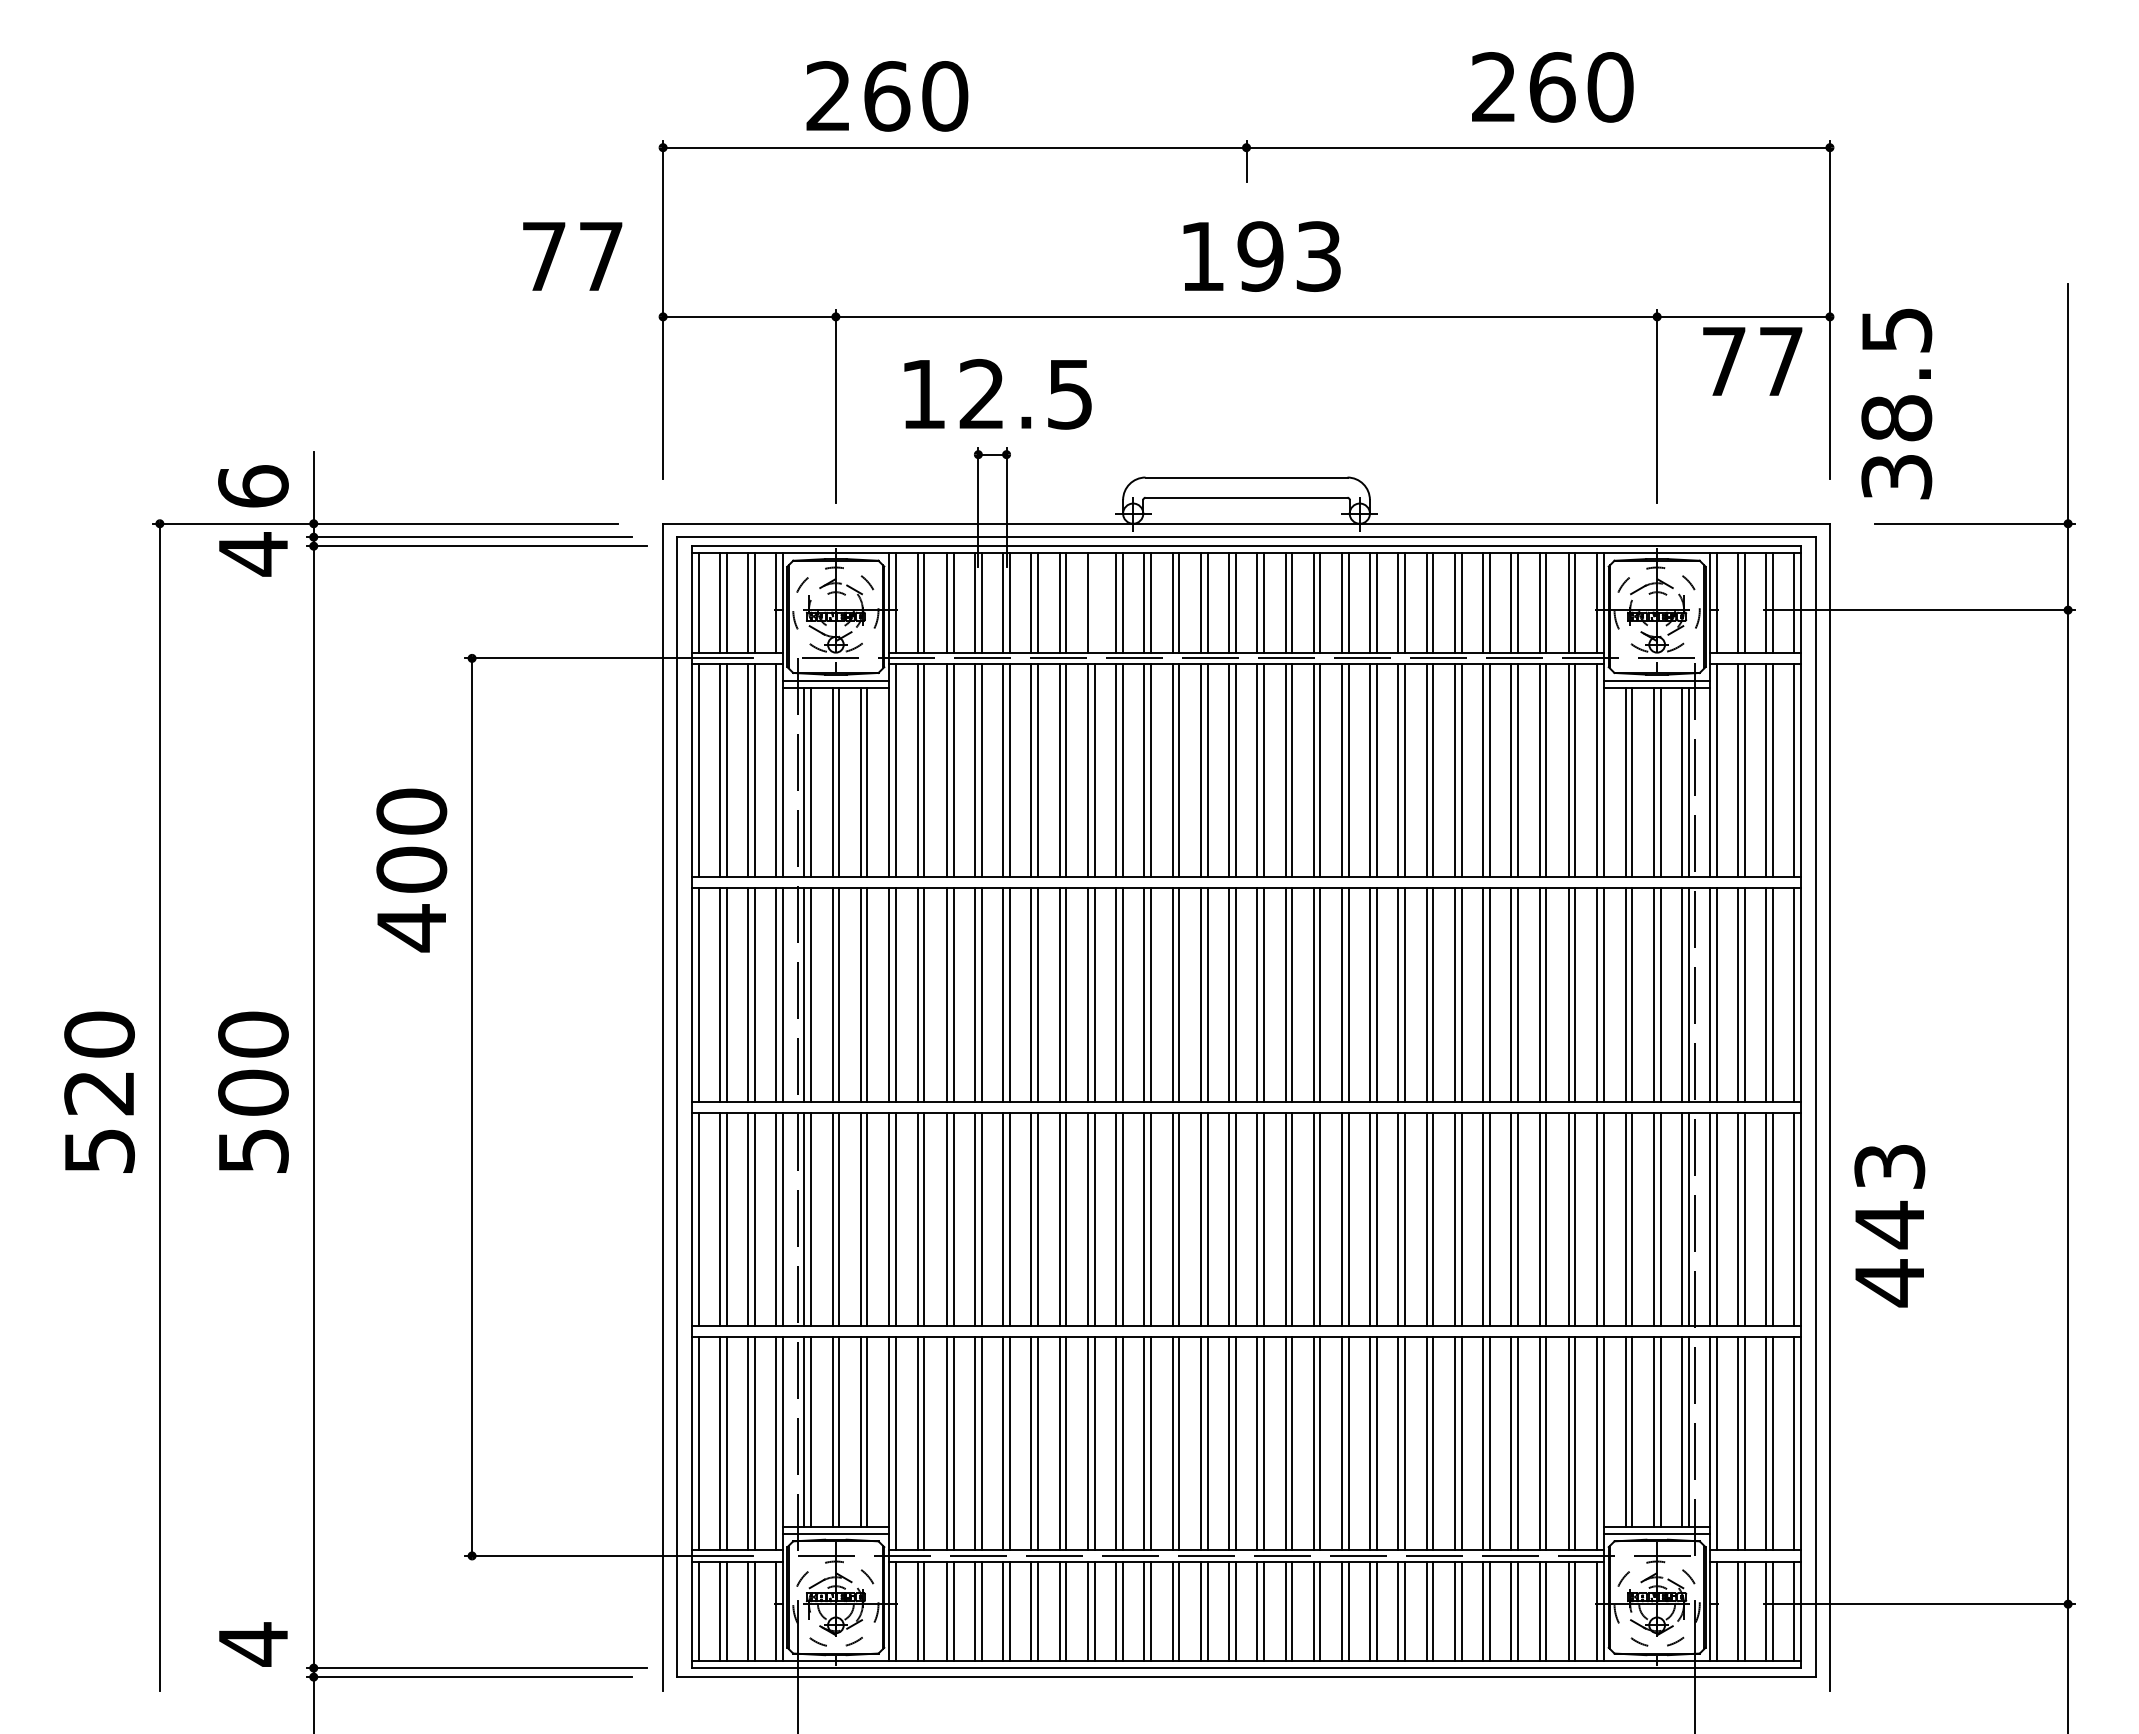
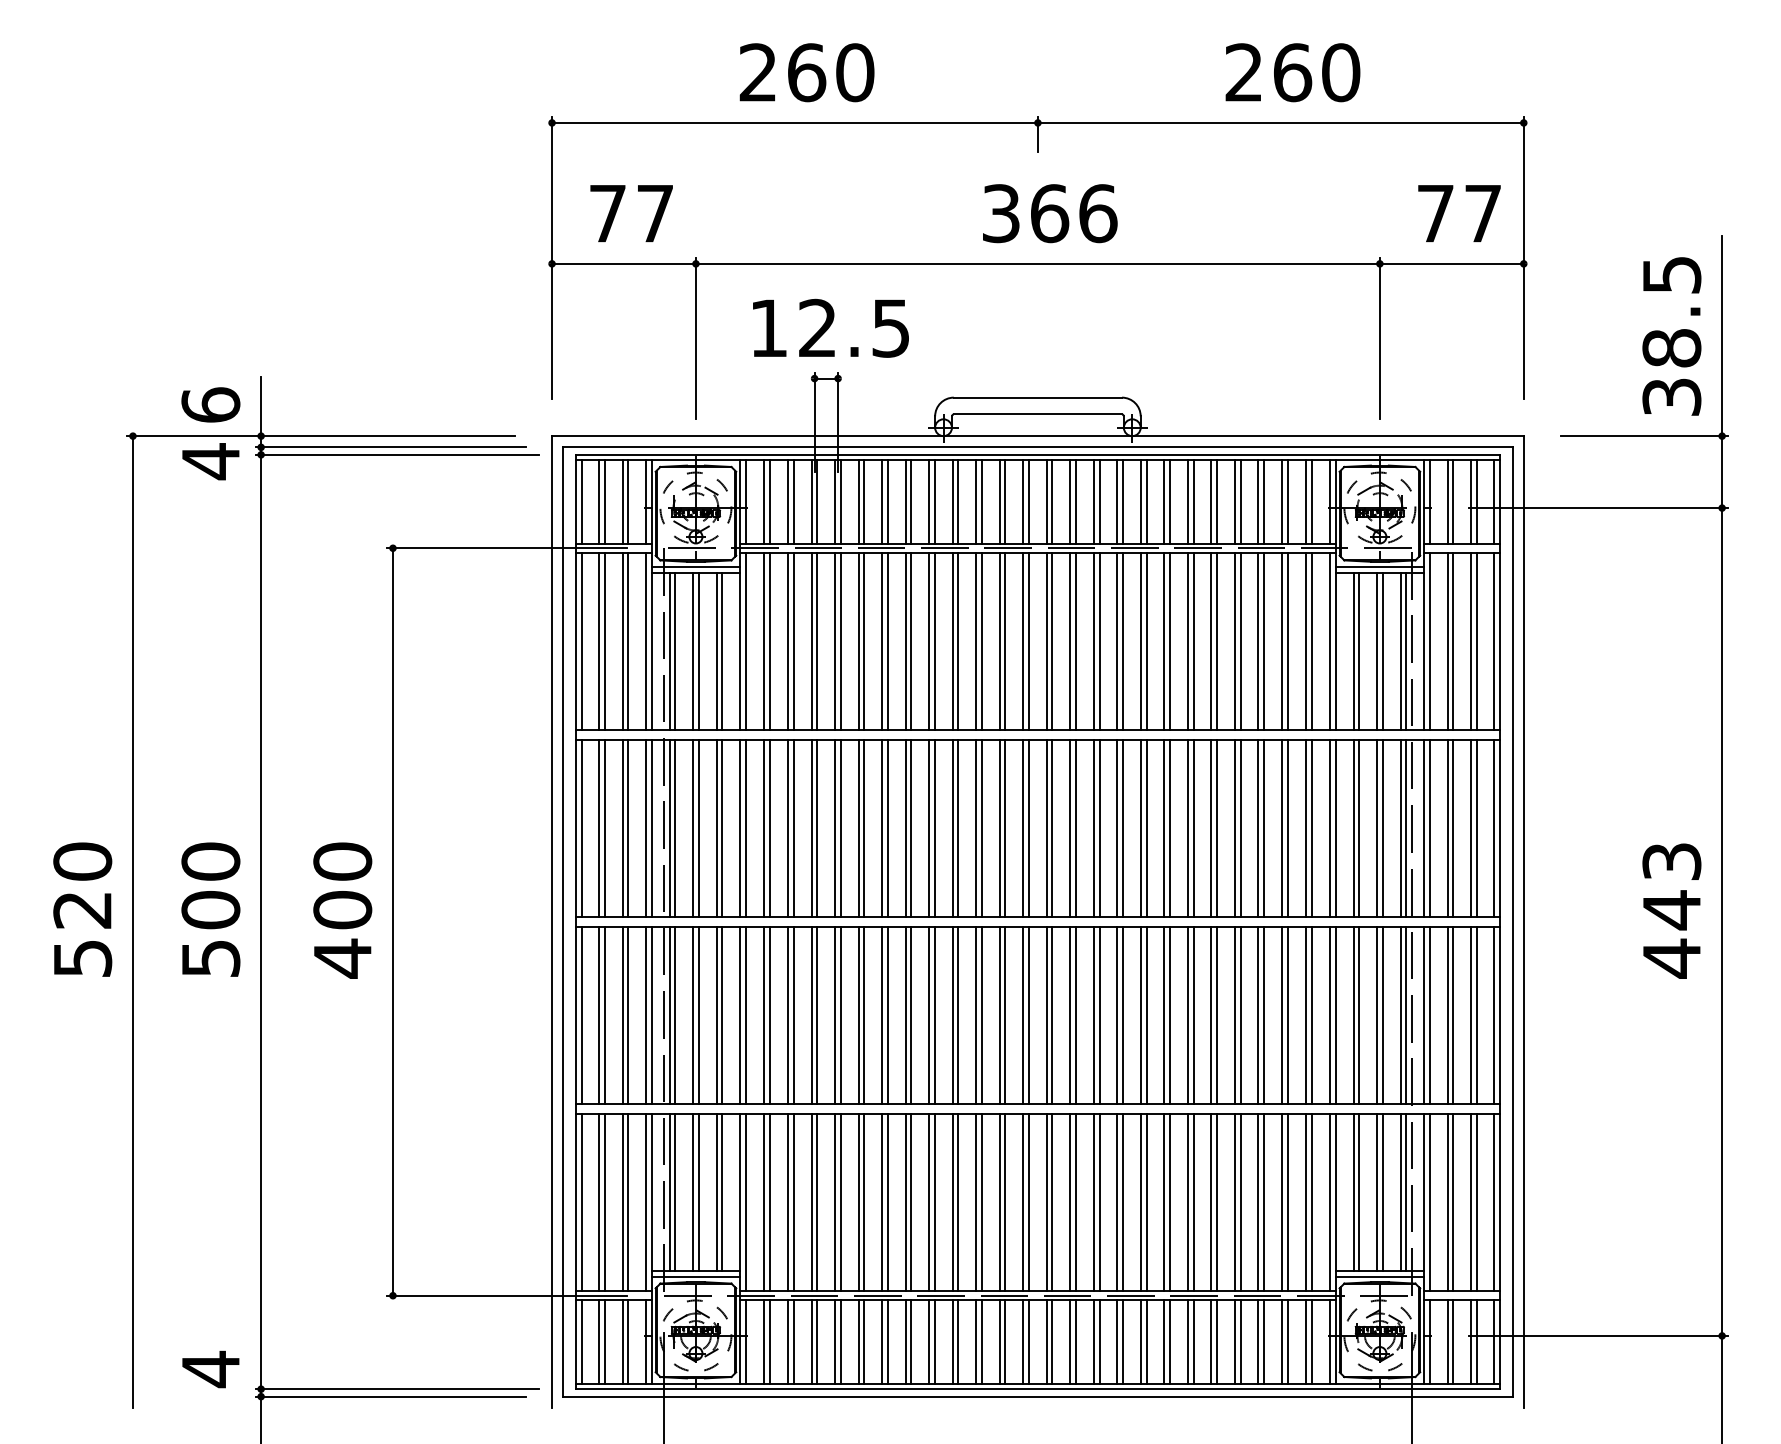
text: (887, 96) -> (807, 72), moved
text: (572, 256) -> (631, 213), moved
text: (1261, 256) -> (1050, 213), 193 -> 366
text: (1752, 361) -> (1459, 213), moved
text: (1896, 403) -> (1671, 335), moved
line: (1094, 602) -> (911, 501), added
text: (411, 870) -> (342, 910), moved
text: (1889, 1226) -> (1671, 911), moved

